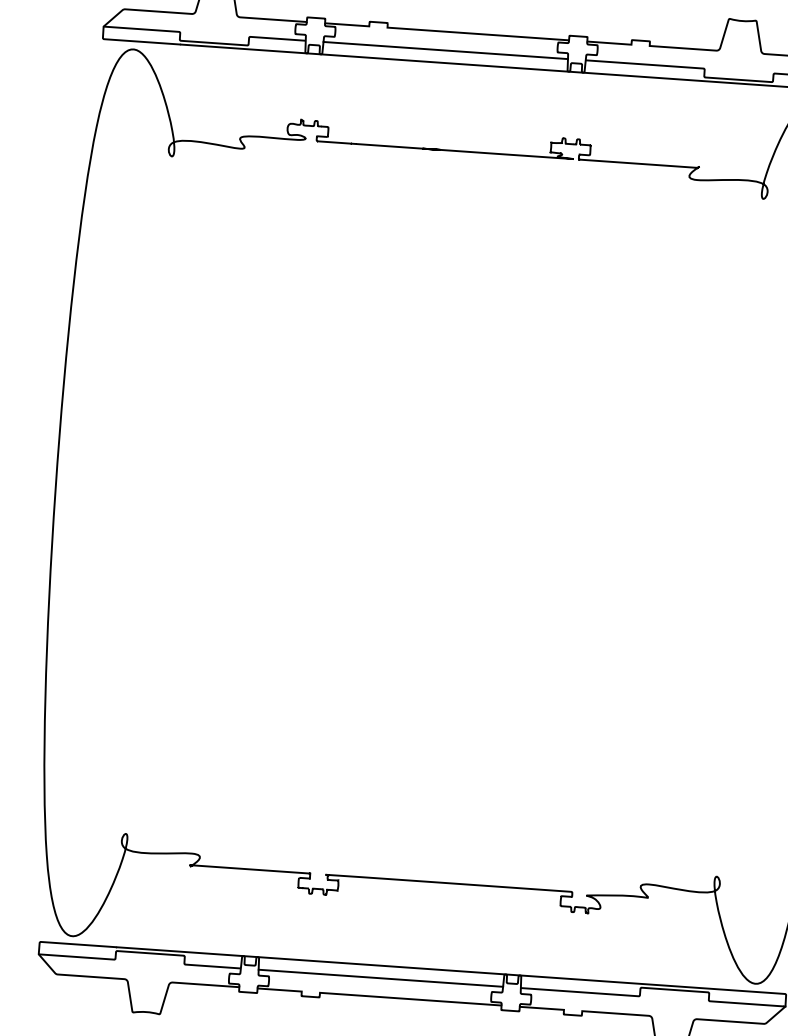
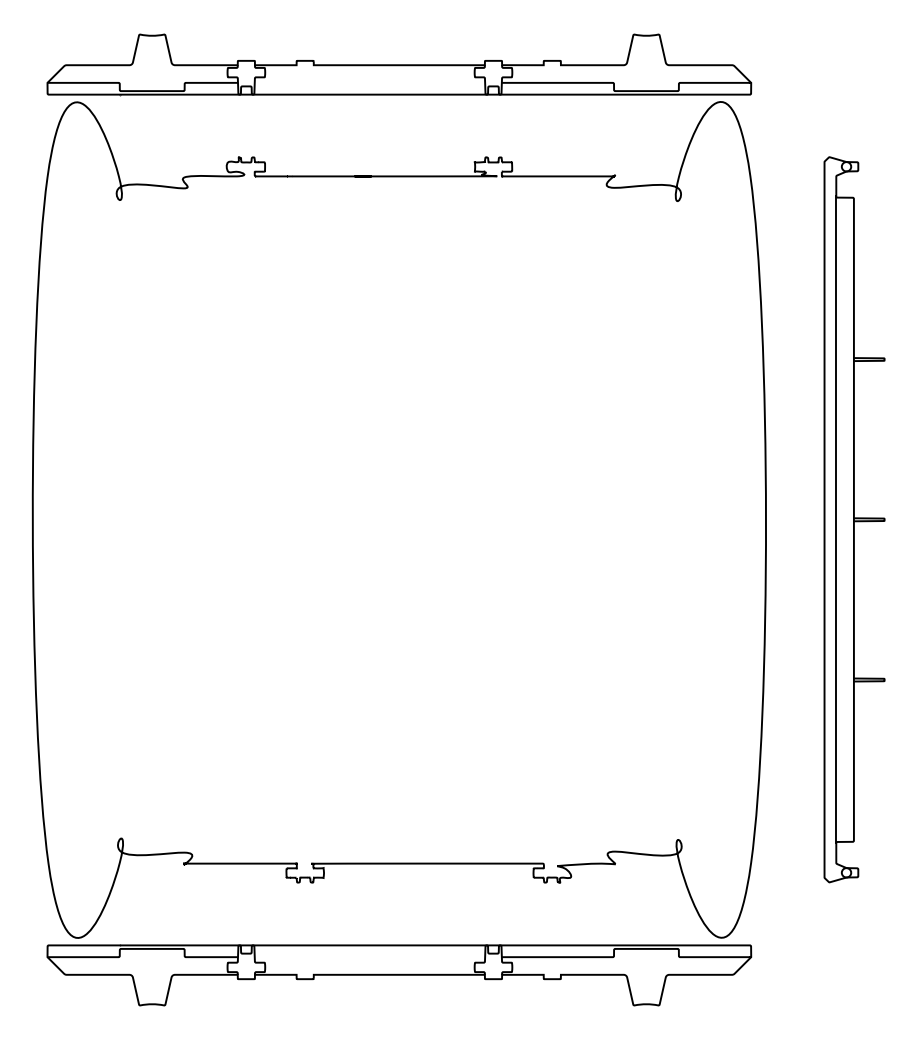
line: (445, 50) -> (369, 82), removed
line: (380, 978) -> (369, 957), removed

